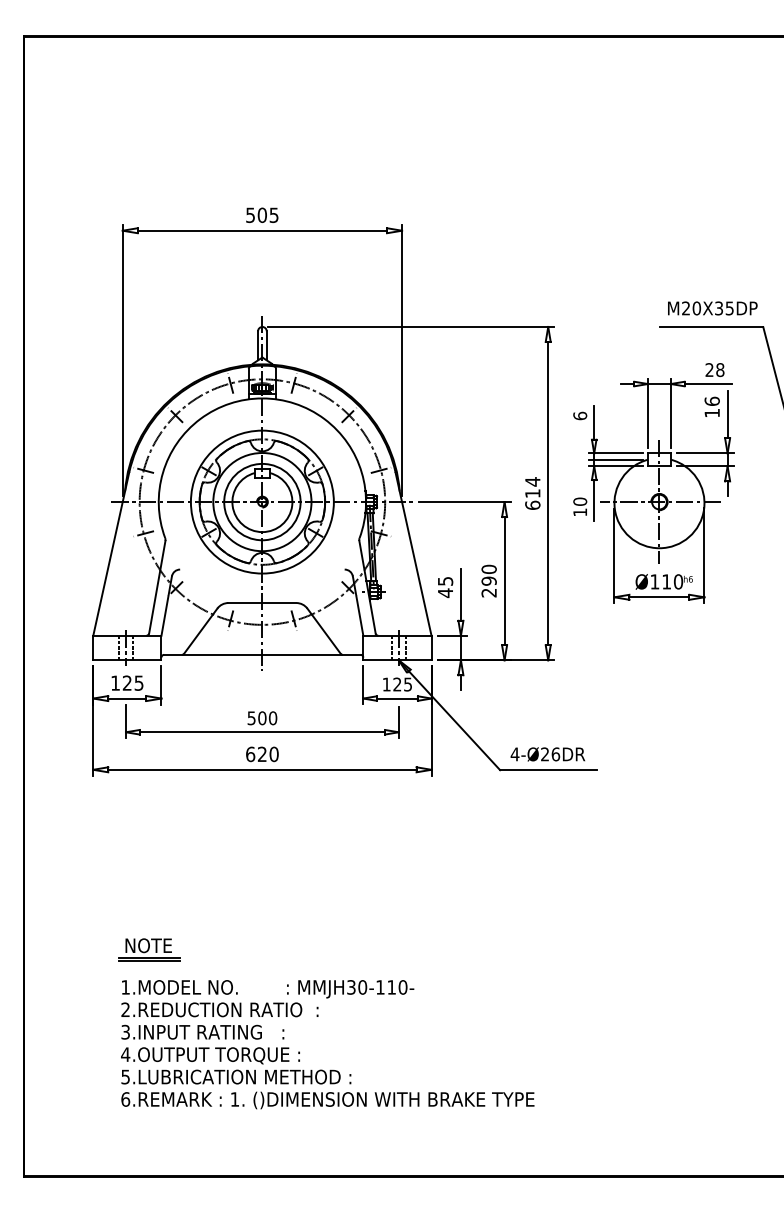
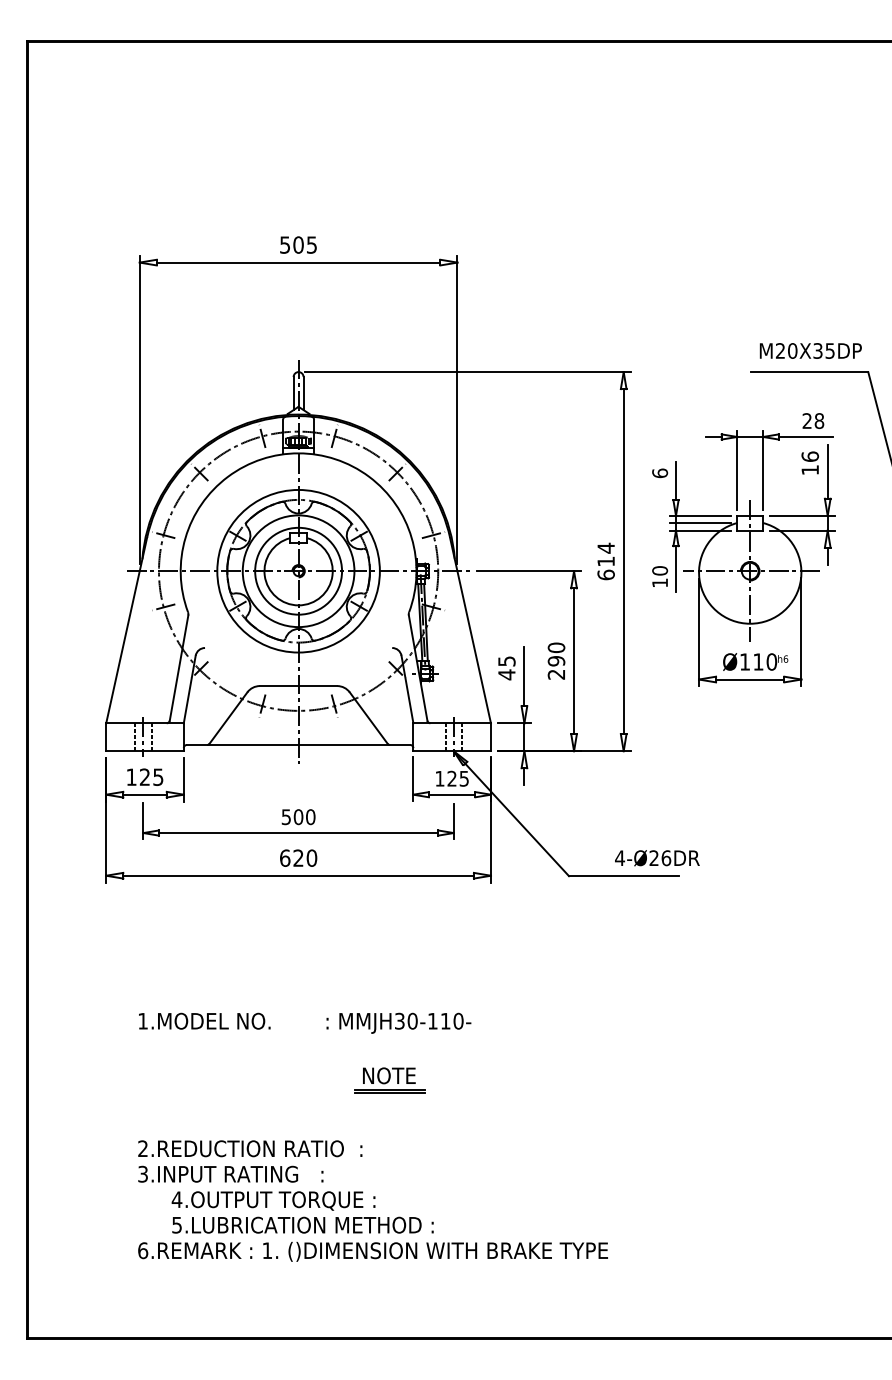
text: (548, 754) -> (657, 858), moved
part: (148, 949) -> (389, 1080), moved
text: (268, 988) -> (305, 1022), moved
text: (235, 1065) -> (302, 1212), moved

